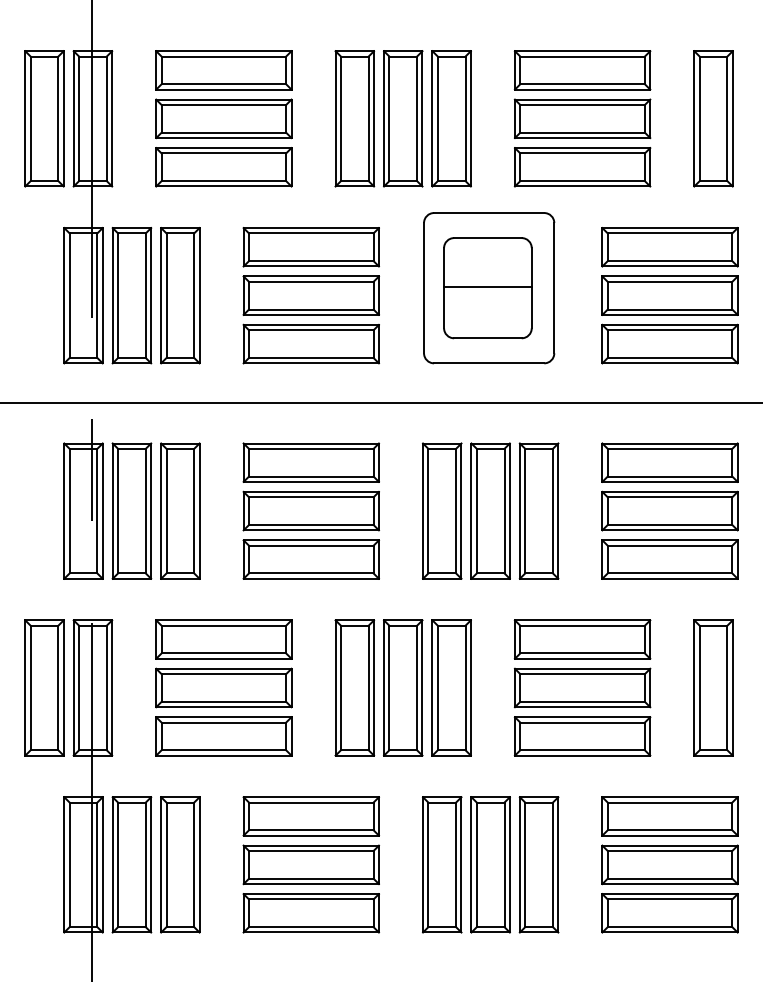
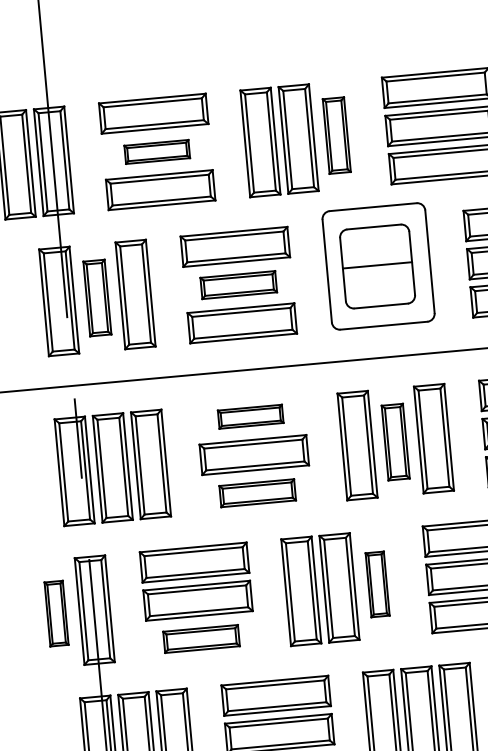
part: (223, 118) -> (156, 151), size x0.6
part: (451, 118) -> (336, 135), size x0.7
part: (131, 295) -> (97, 297), size x0.7
part: (310, 295) -> (238, 285), size x0.7
part: (310, 462) -> (250, 416), size x0.6
part: (490, 510) -> (395, 441), size x0.7
part: (310, 559) -> (257, 493), size x0.7
part: (44, 687) -> (56, 613), size x0.6
part: (451, 687) -> (377, 584), size x0.6
part: (223, 736) -> (201, 639), size x0.7

